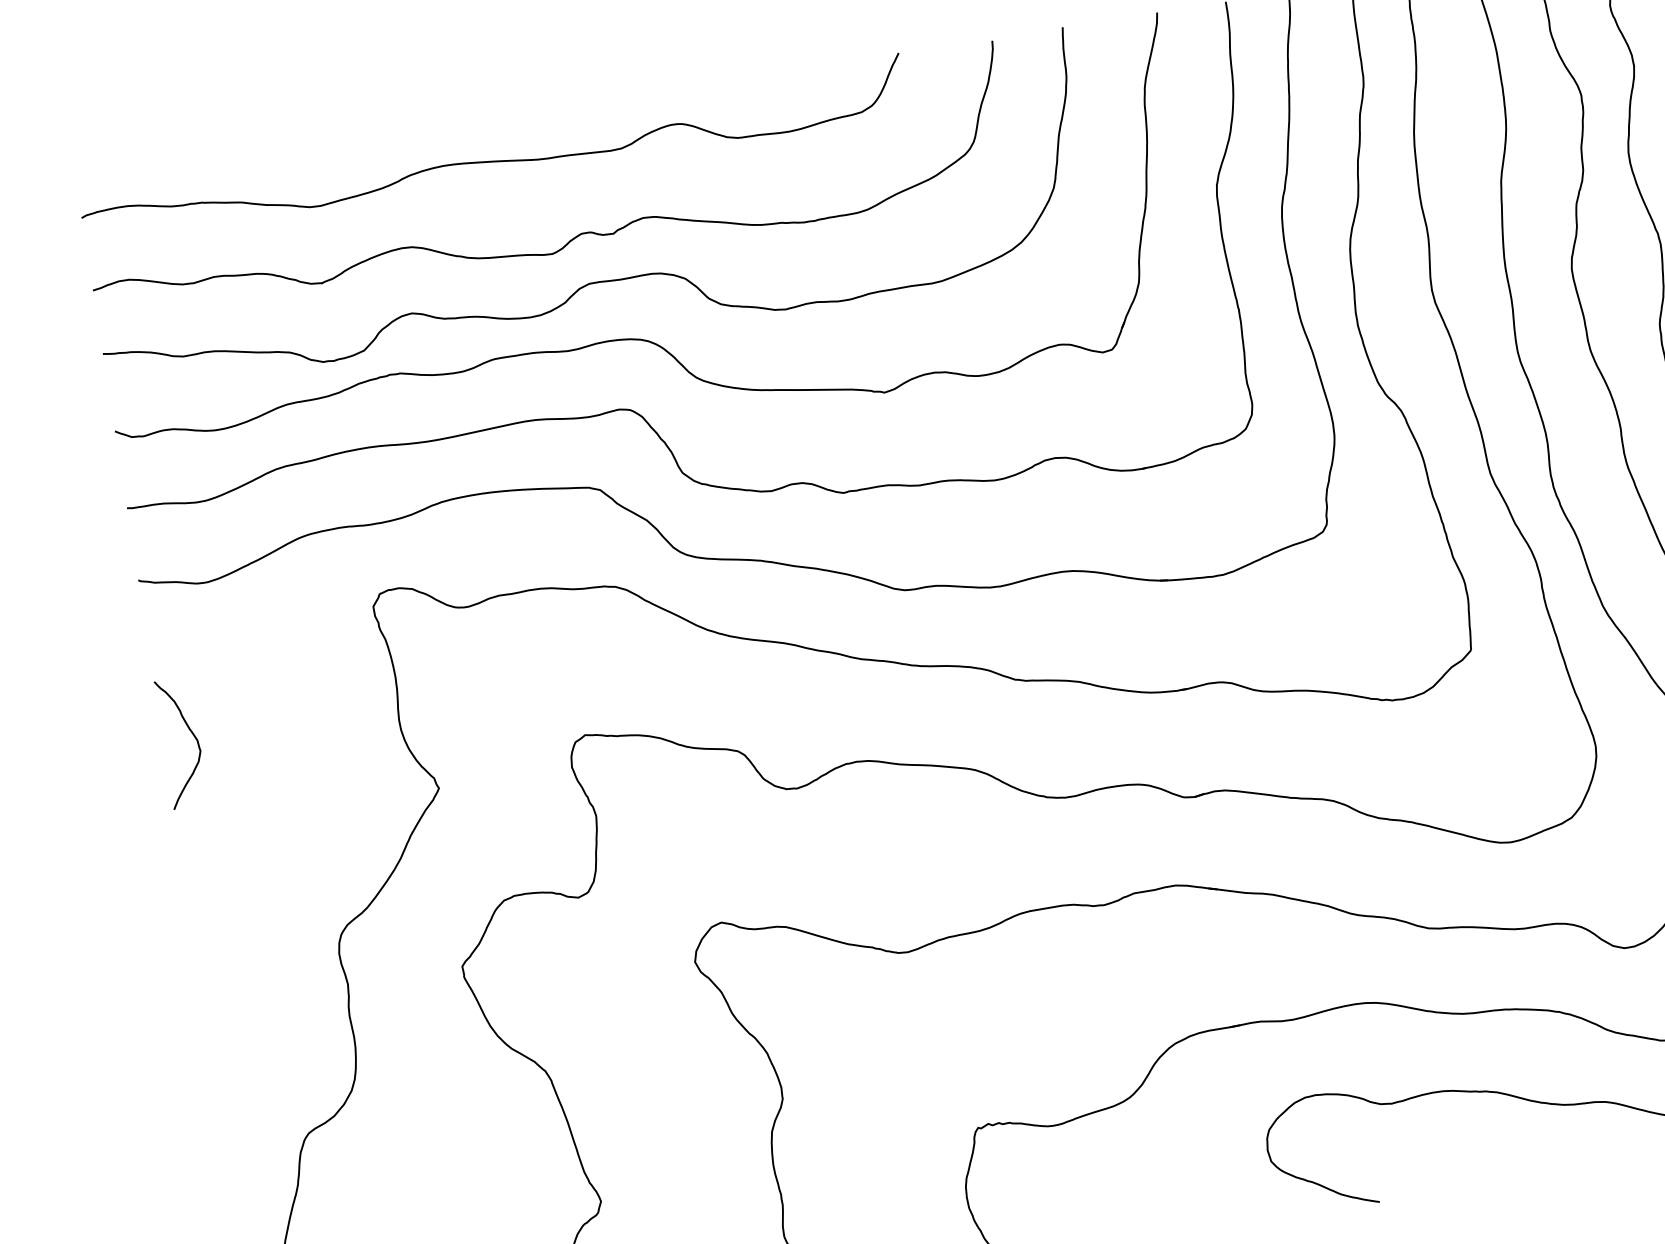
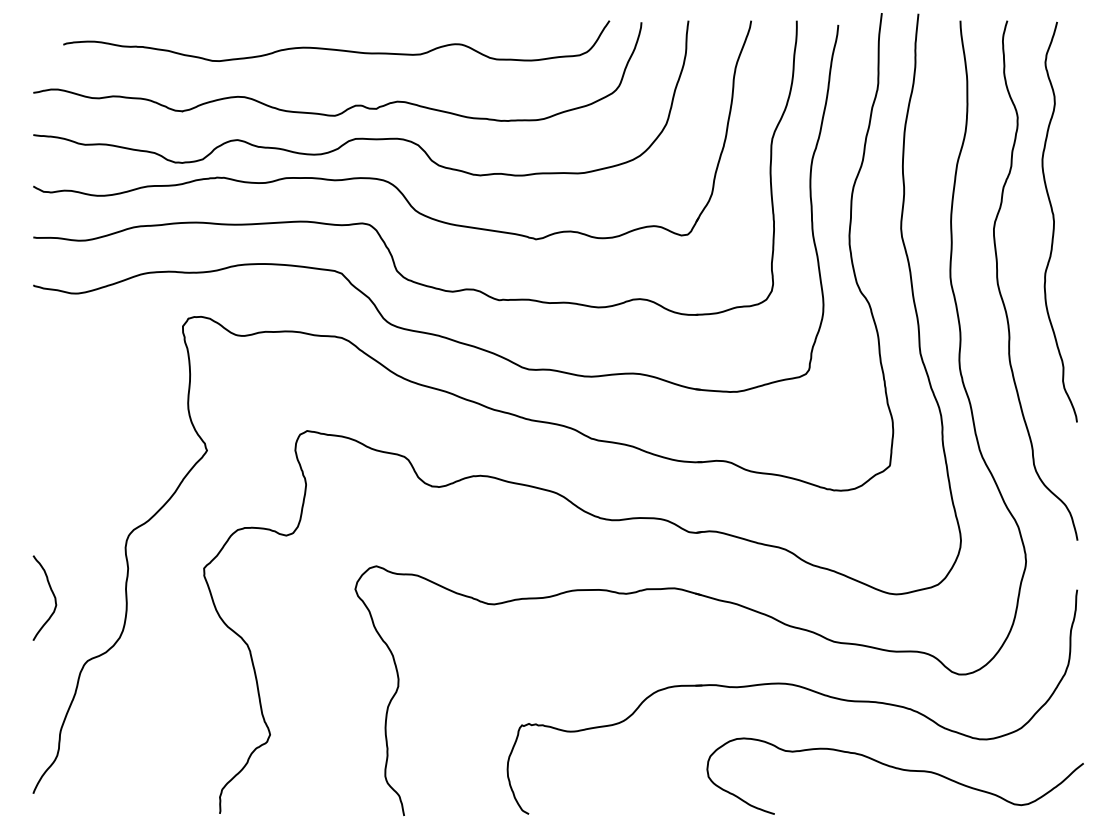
curve: (490, 159) -> (334, 48), moved
curve: (192, 735) -> (52, 594), moved

